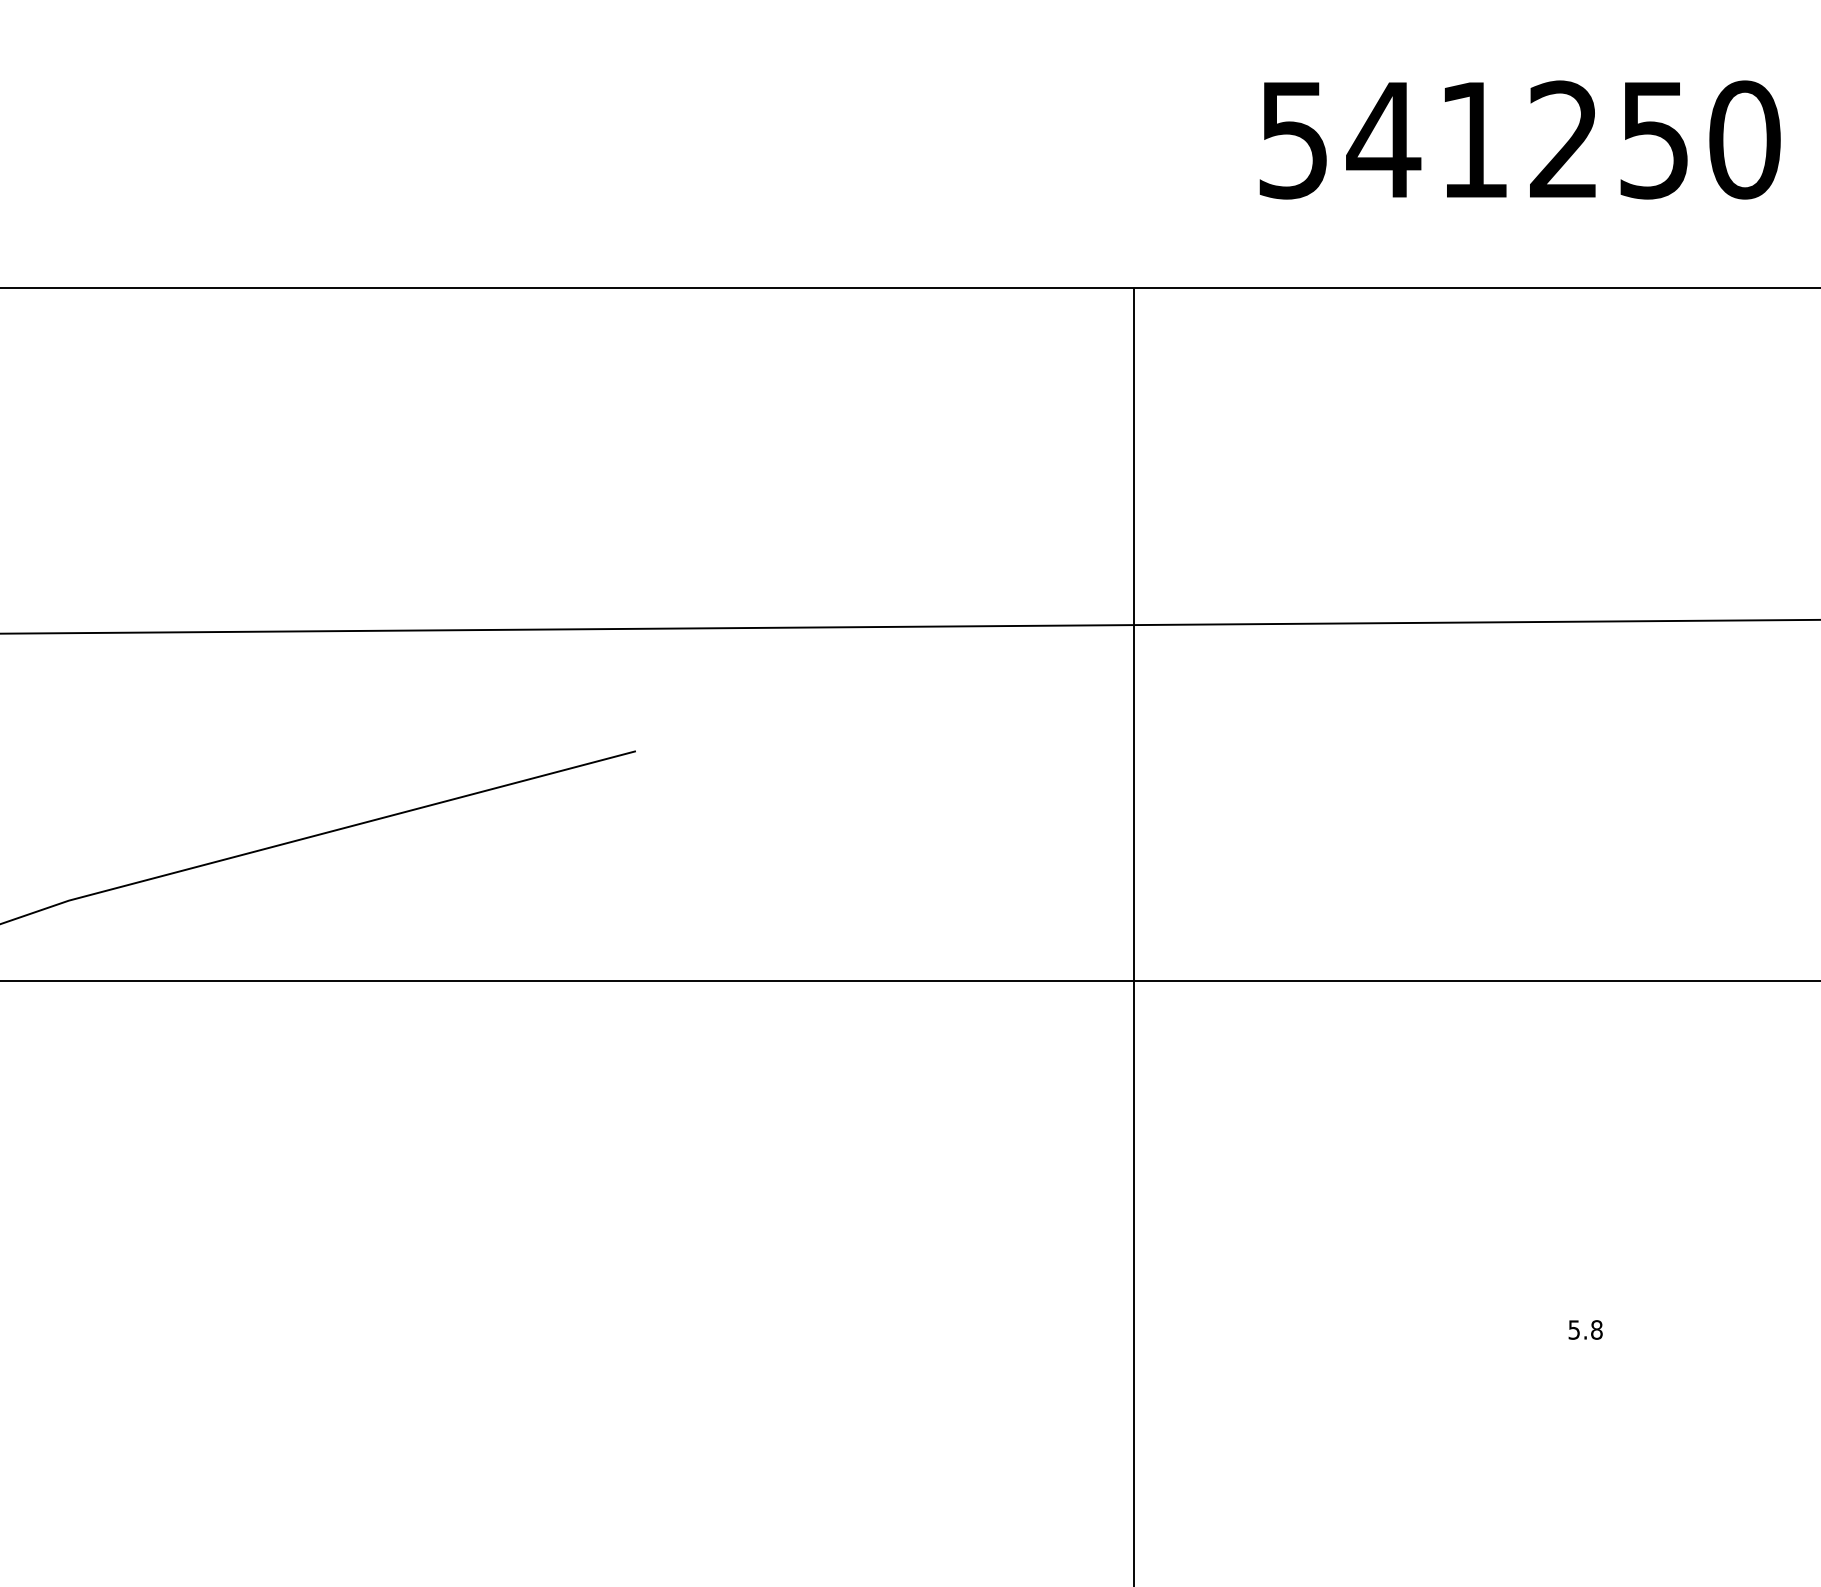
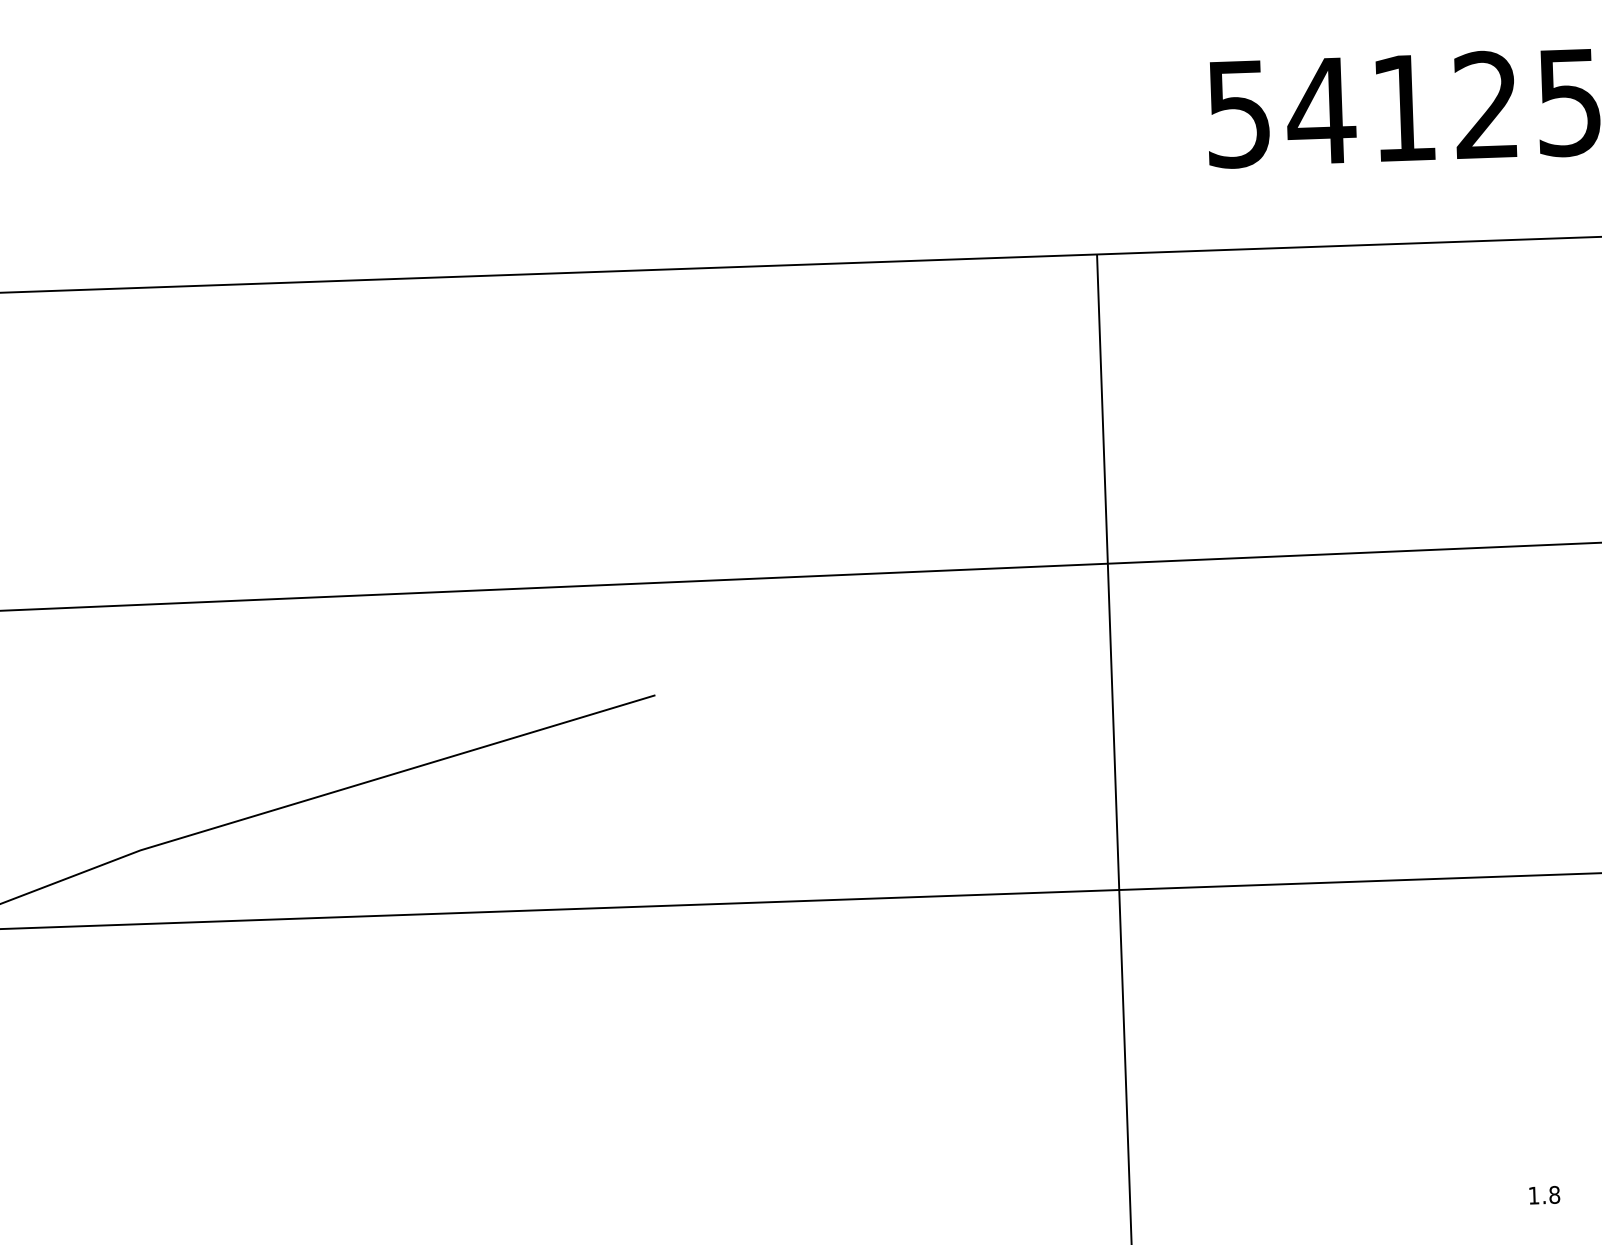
text: (1573, 1329) -> (1533, 1195), 5.8 -> 1.8

